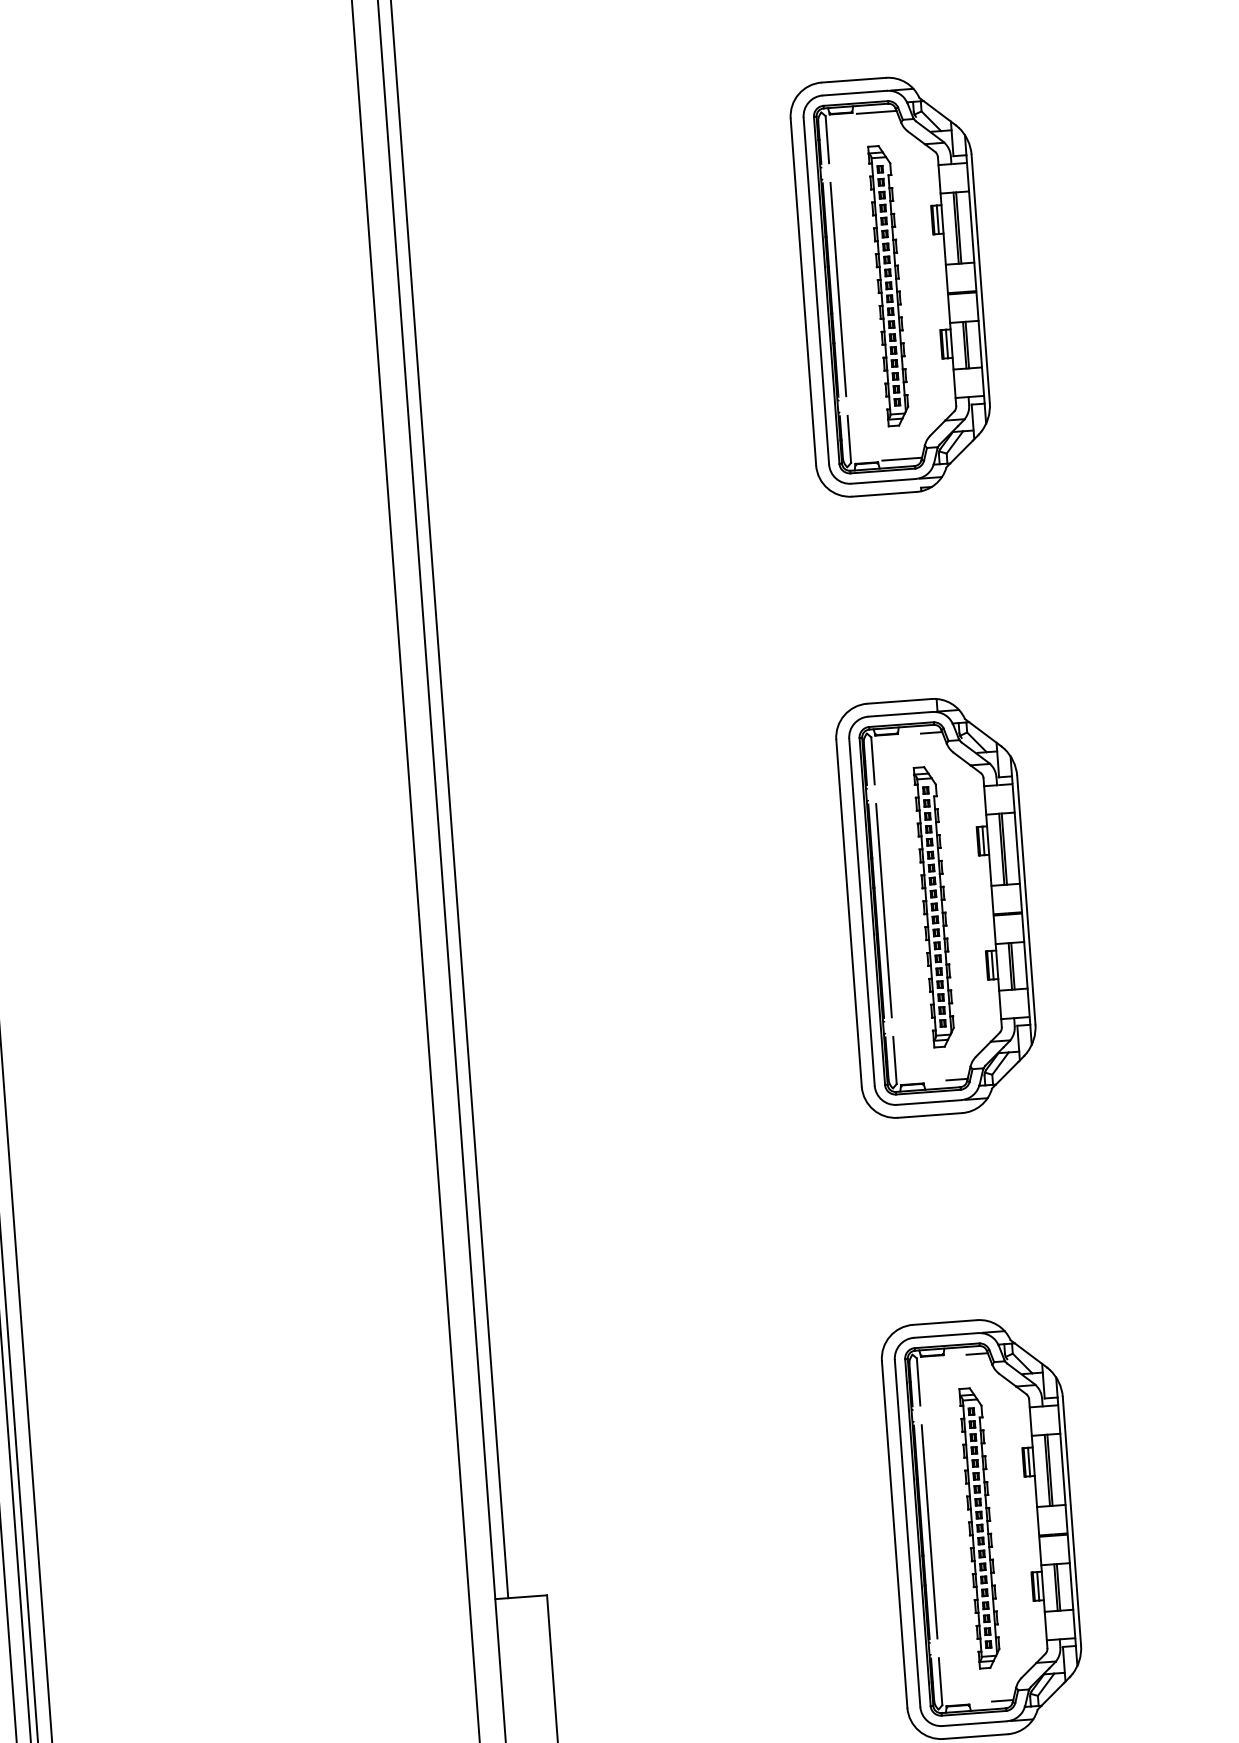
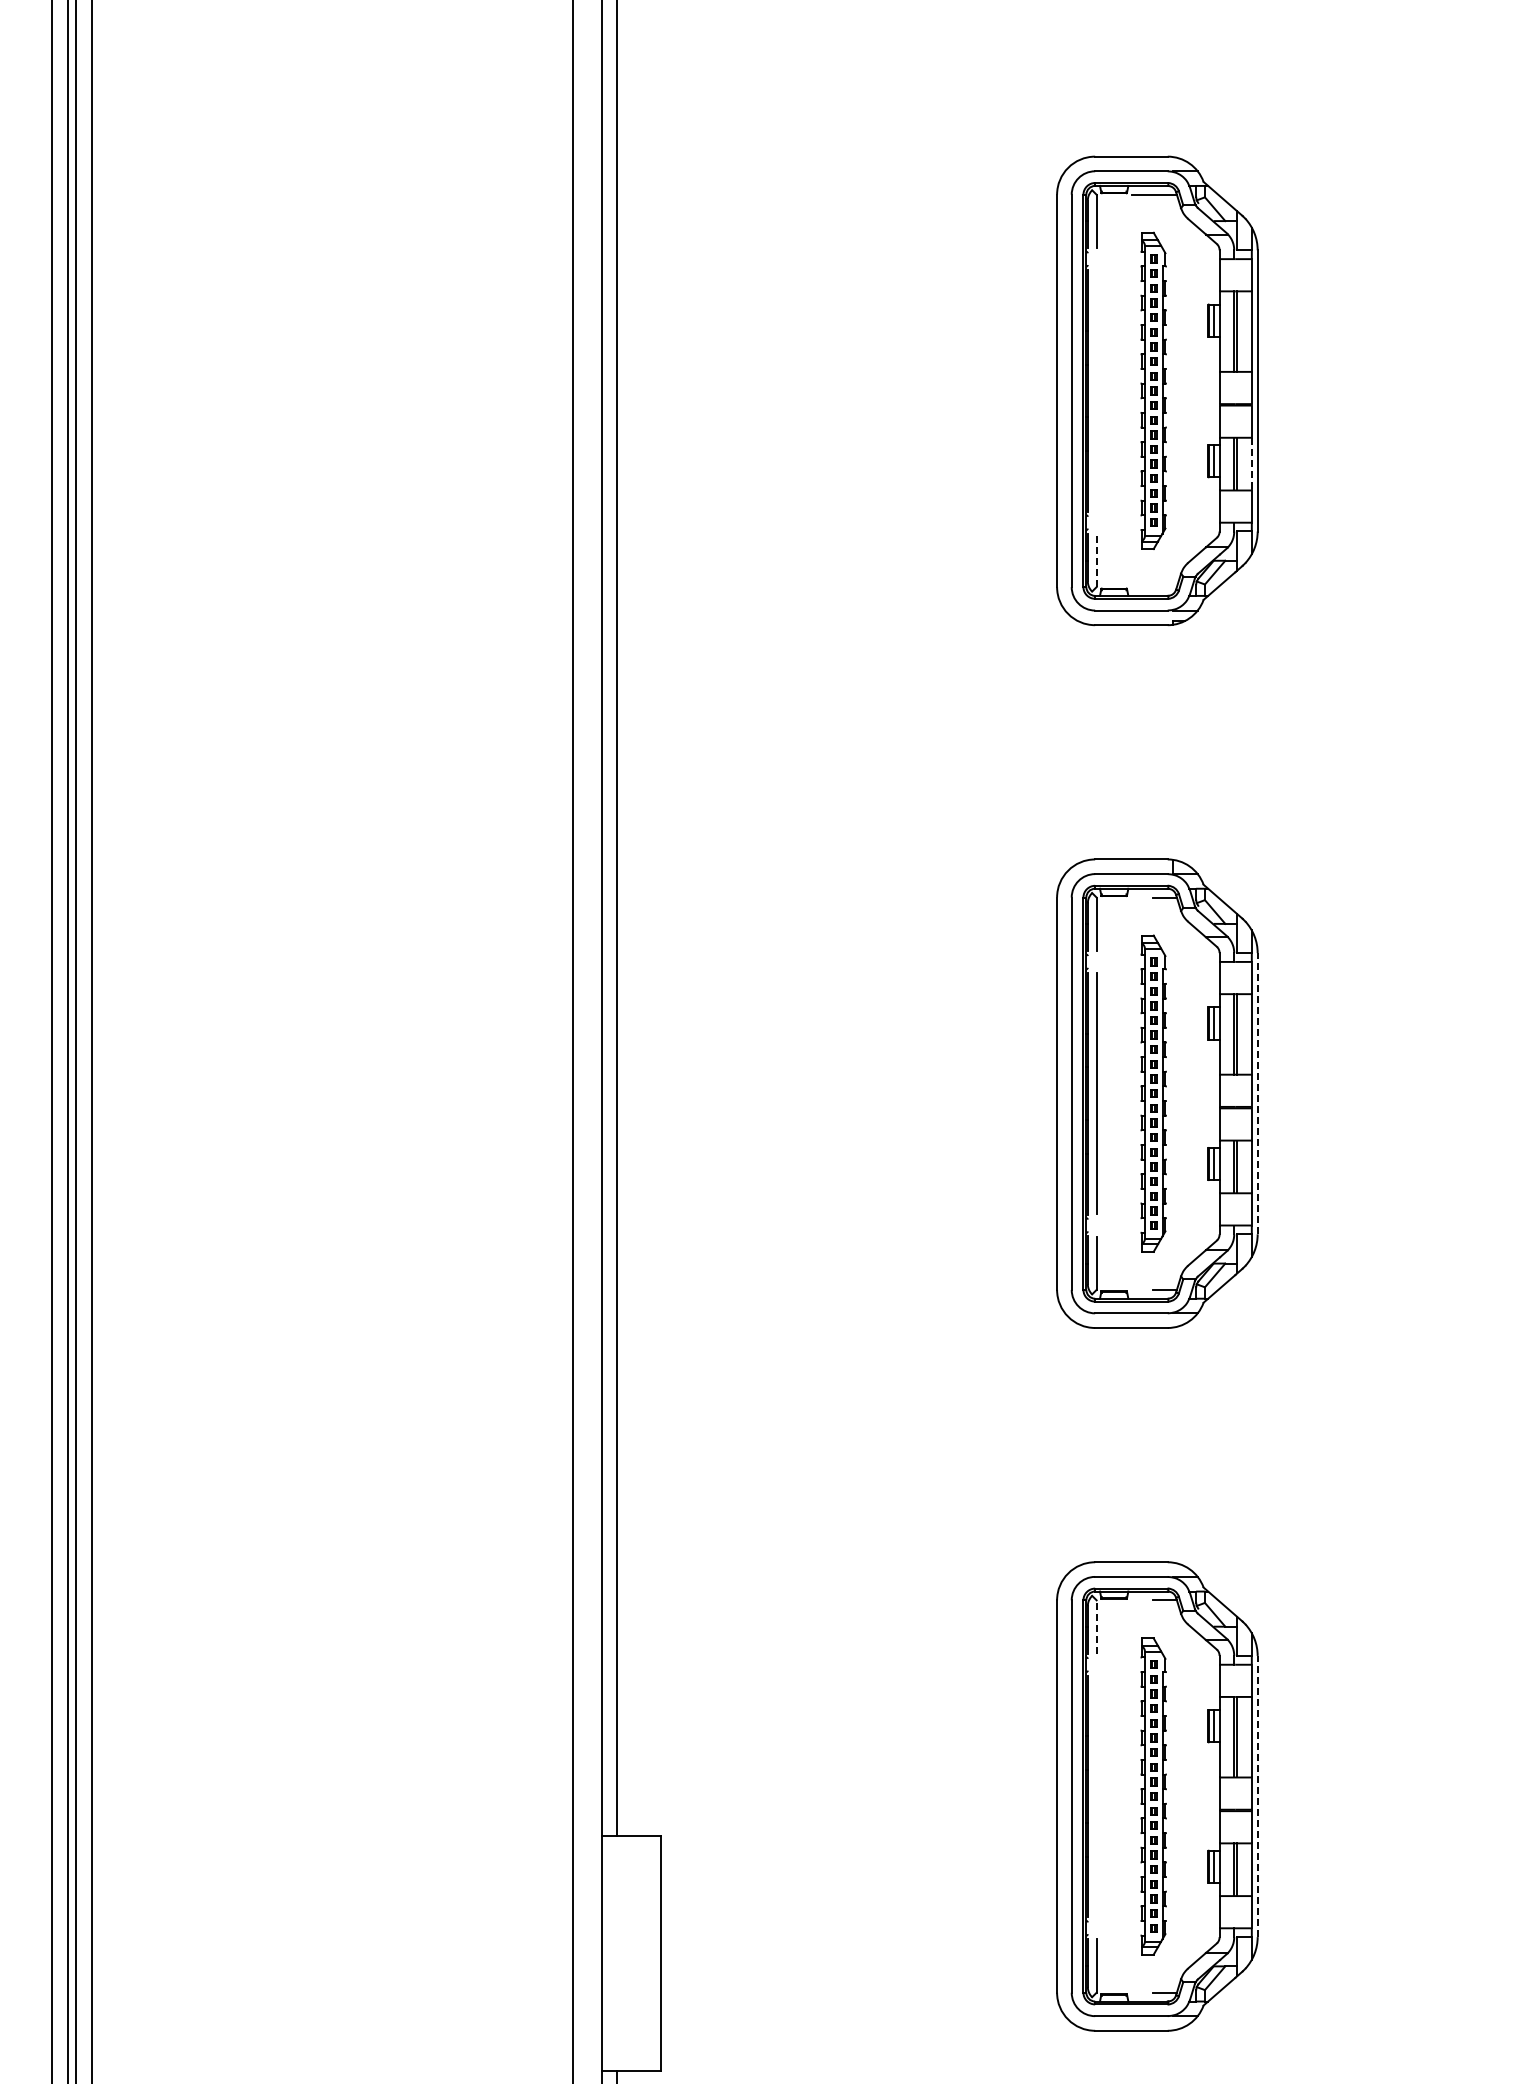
line: (838, 289) -> (1096, 390), removed
line: (980, 344) -> (1251, 464), solid -> dashed
line: (849, 439) -> (1096, 560), solid -> dashed
line: (901, 459) -> (1153, 587), removed
line: (1026, 900) -> (1257, 1093), solid -> dashed
line: (918, 1381) -> (1096, 1626), solid -> dashed
line: (1071, 1521) -> (1257, 1796), solid -> dashed
line: (929, 1531) -> (1096, 1796), removed

